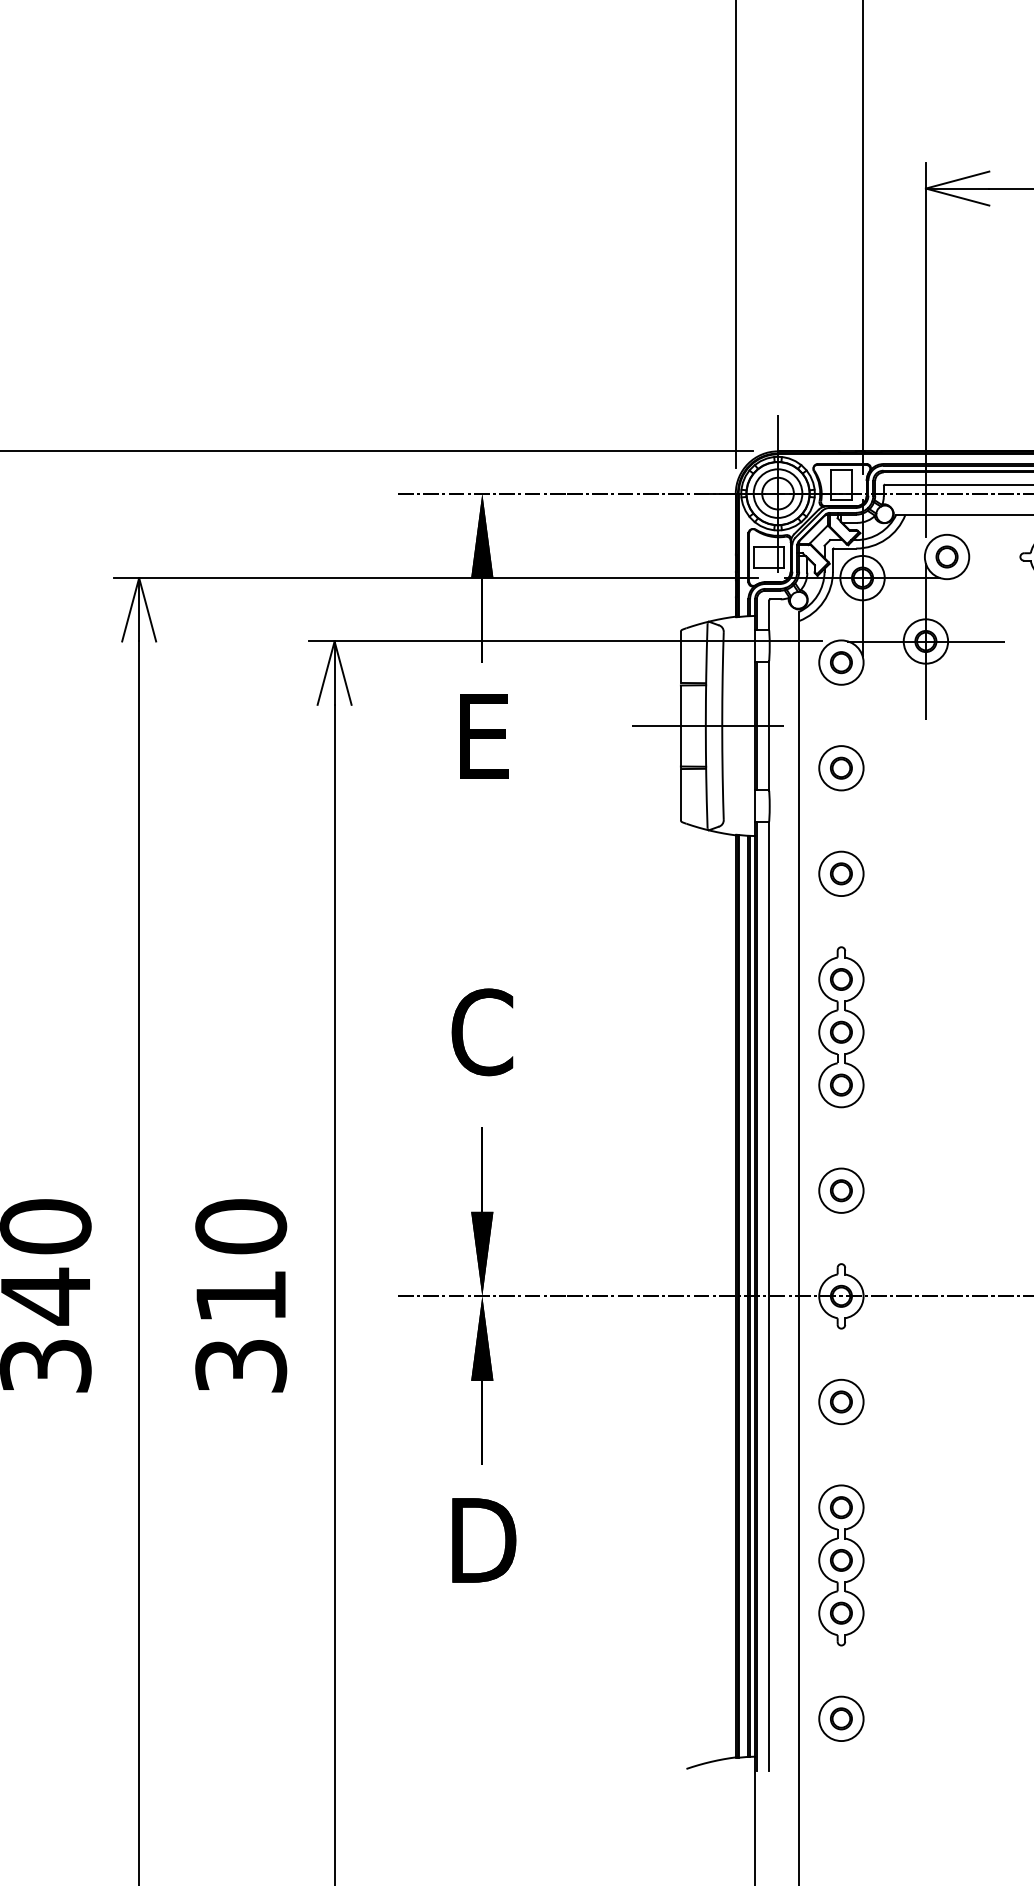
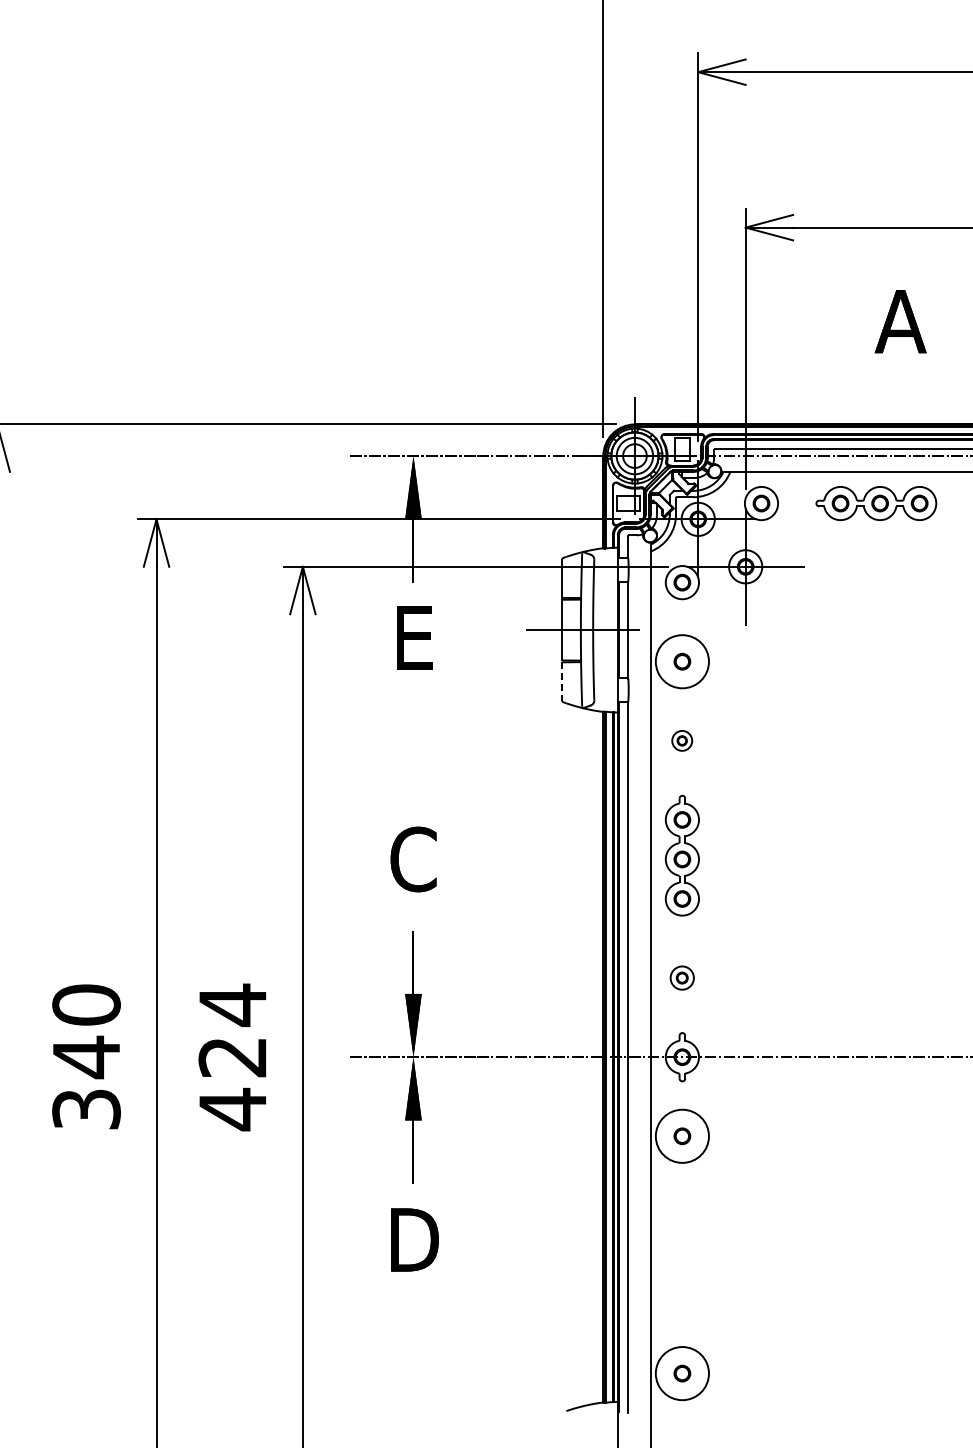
circle: (841, 767) -> (682, 661), size x1.6
line: (681, 794) -> (562, 681), solid -> dashed
part: (840, 873) -> (681, 740), size x0.6
part: (840, 1189) -> (681, 977), size x0.7
text: (240, 1296) -> (232, 1057), 310 -> 424
circle: (841, 1400) -> (682, 1135), size x1.6
part: (840, 1565) -> (681, 1258), removed
circle: (841, 1718) -> (682, 1373), size x1.6

